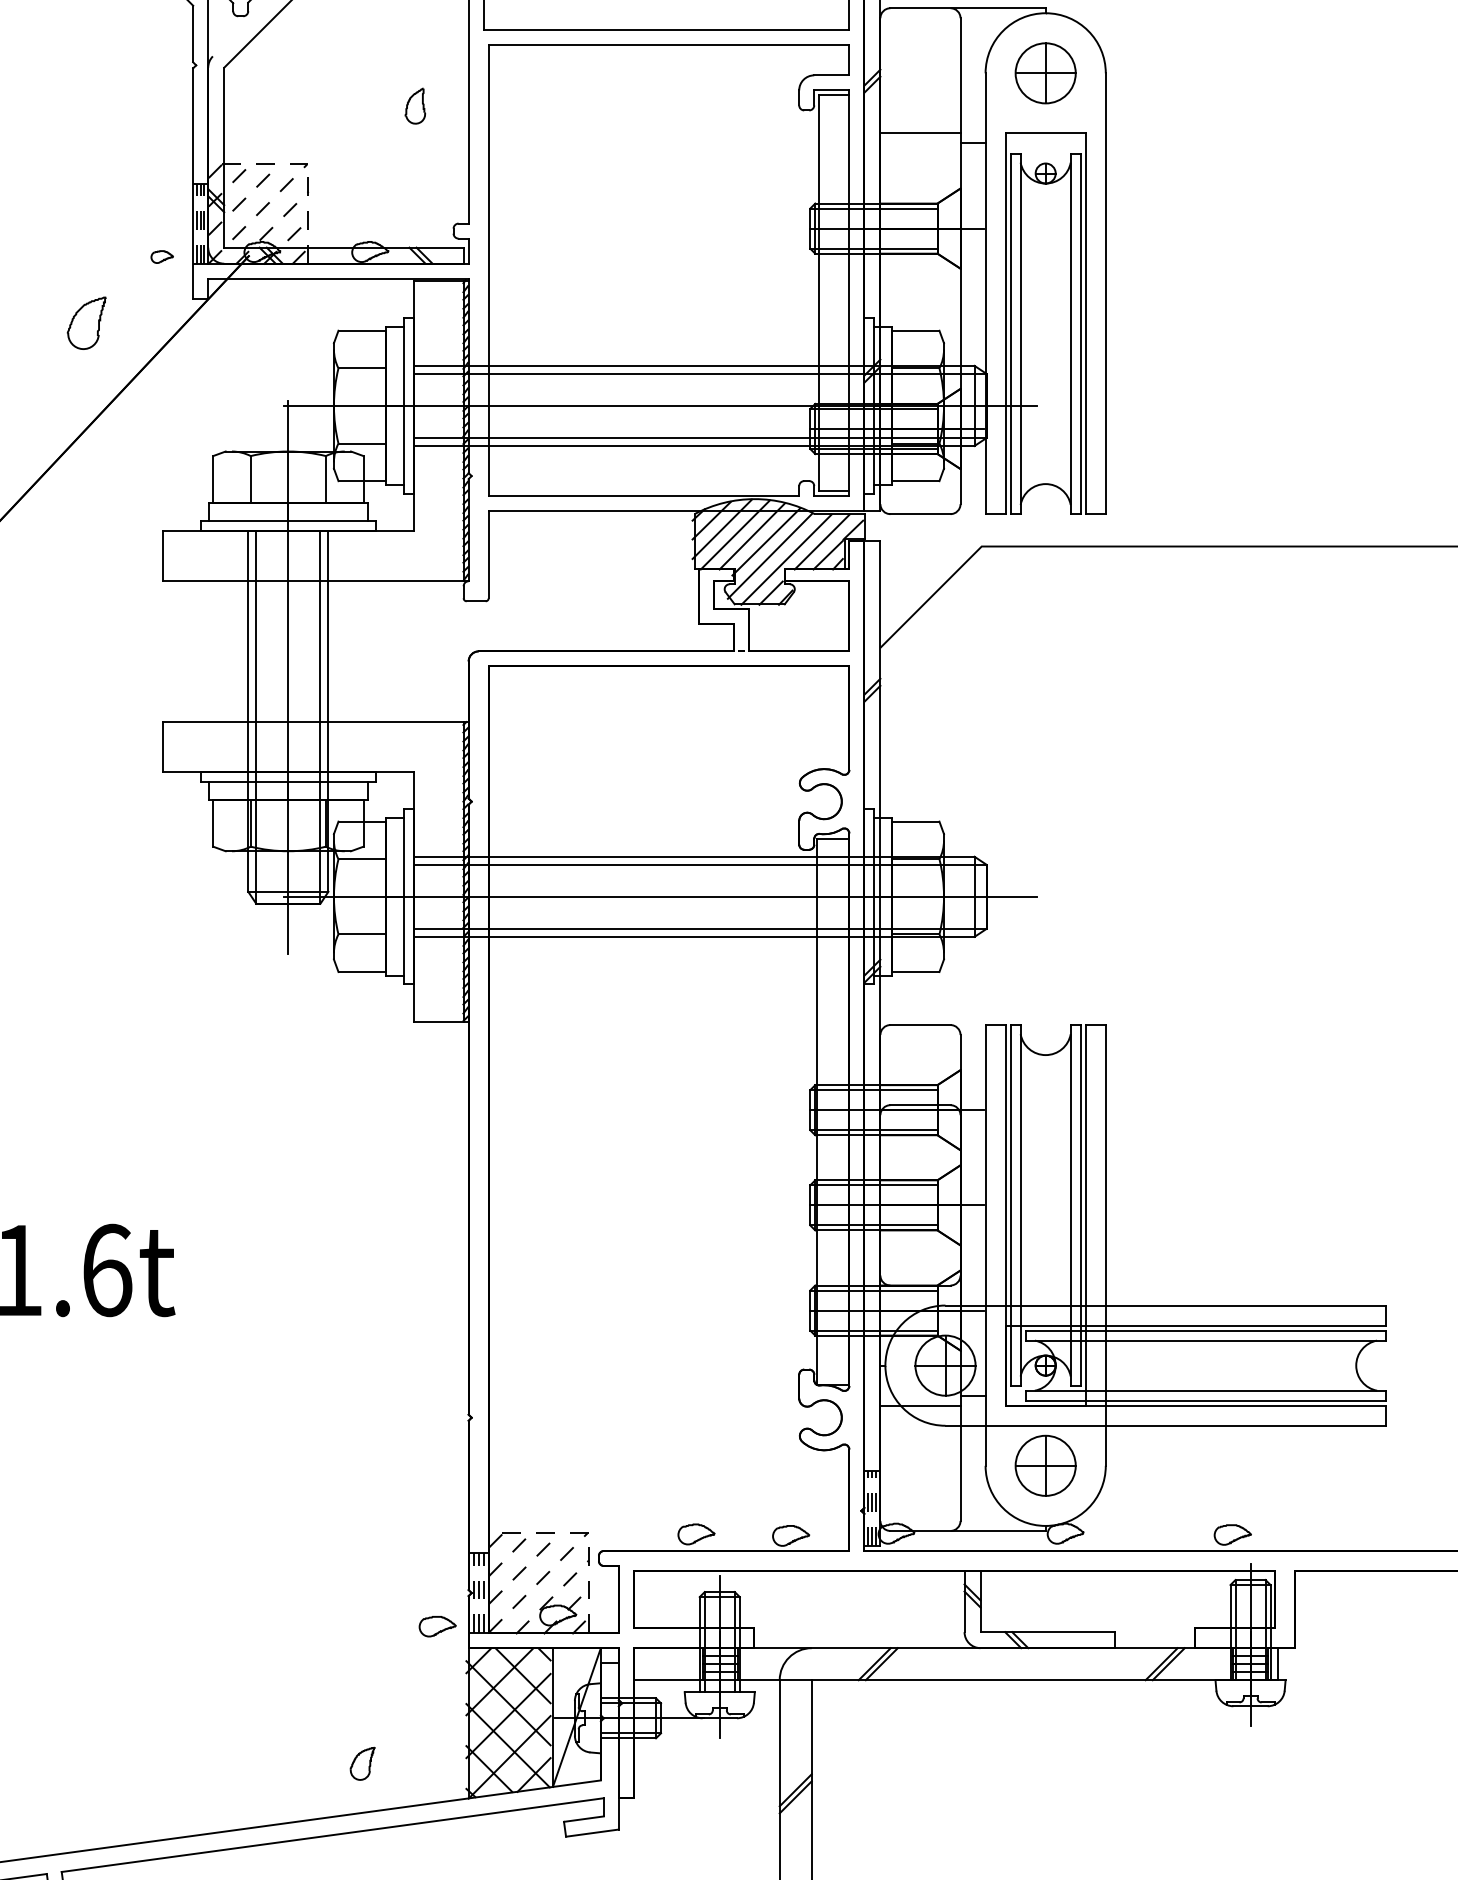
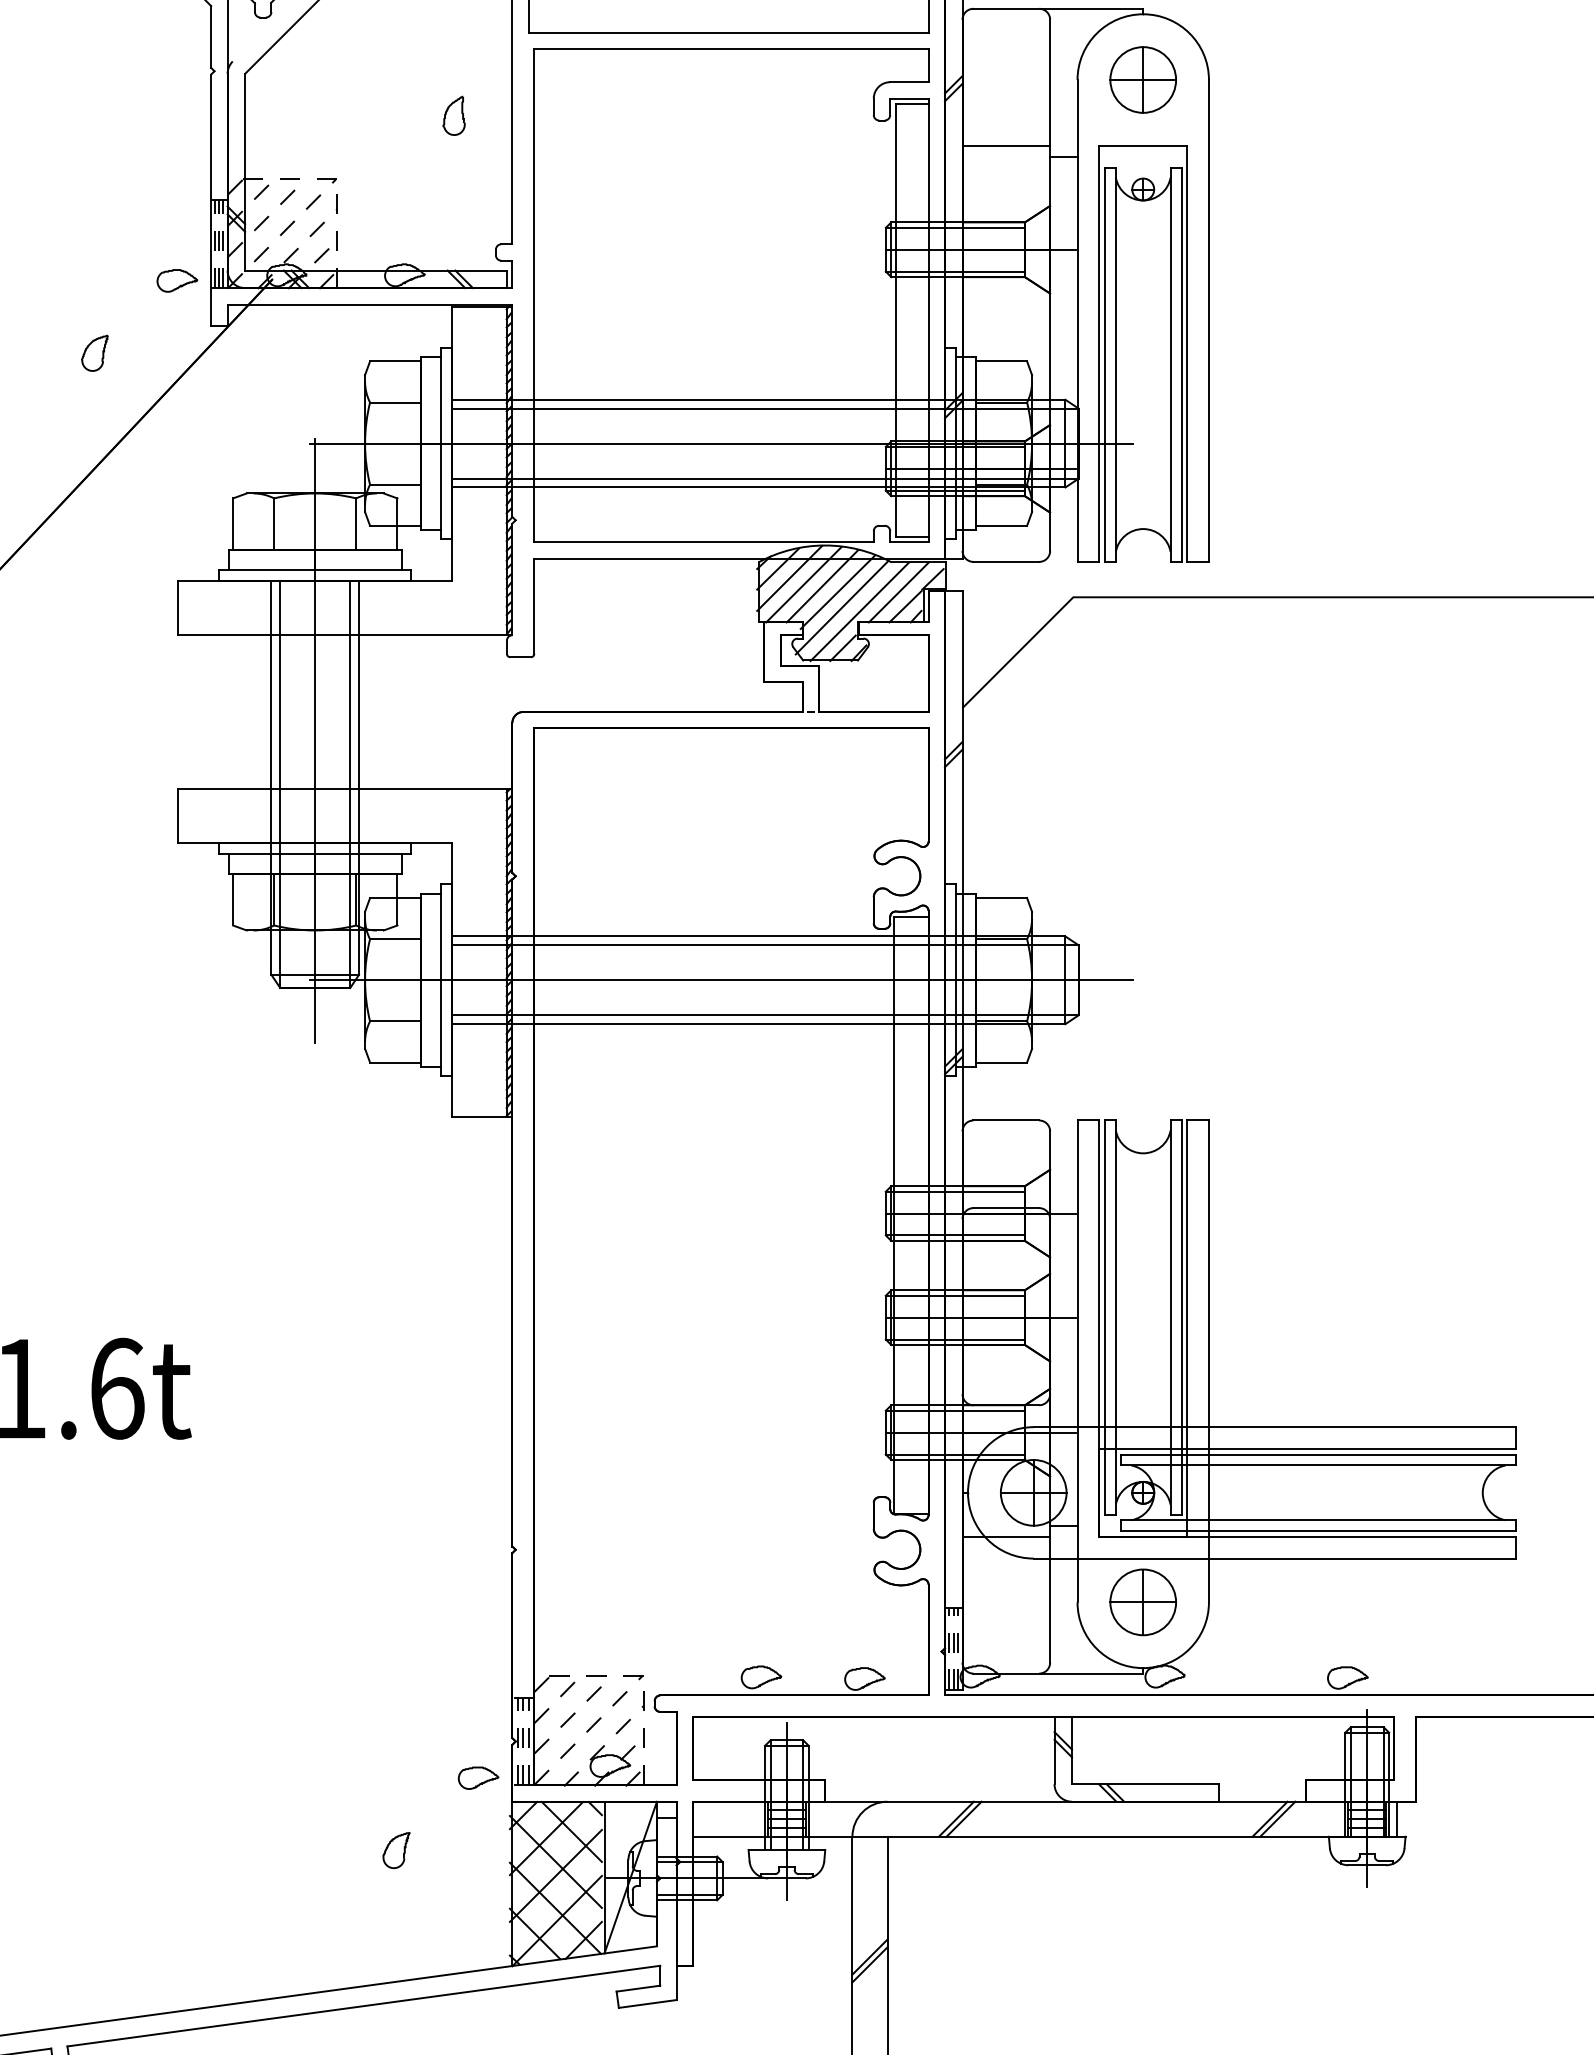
part: (162, 256) -> (177, 280), size x1.67
part: (86, 323) -> (94, 353), size x0.62
part: (362, 1763) -> (396, 1850), moved

